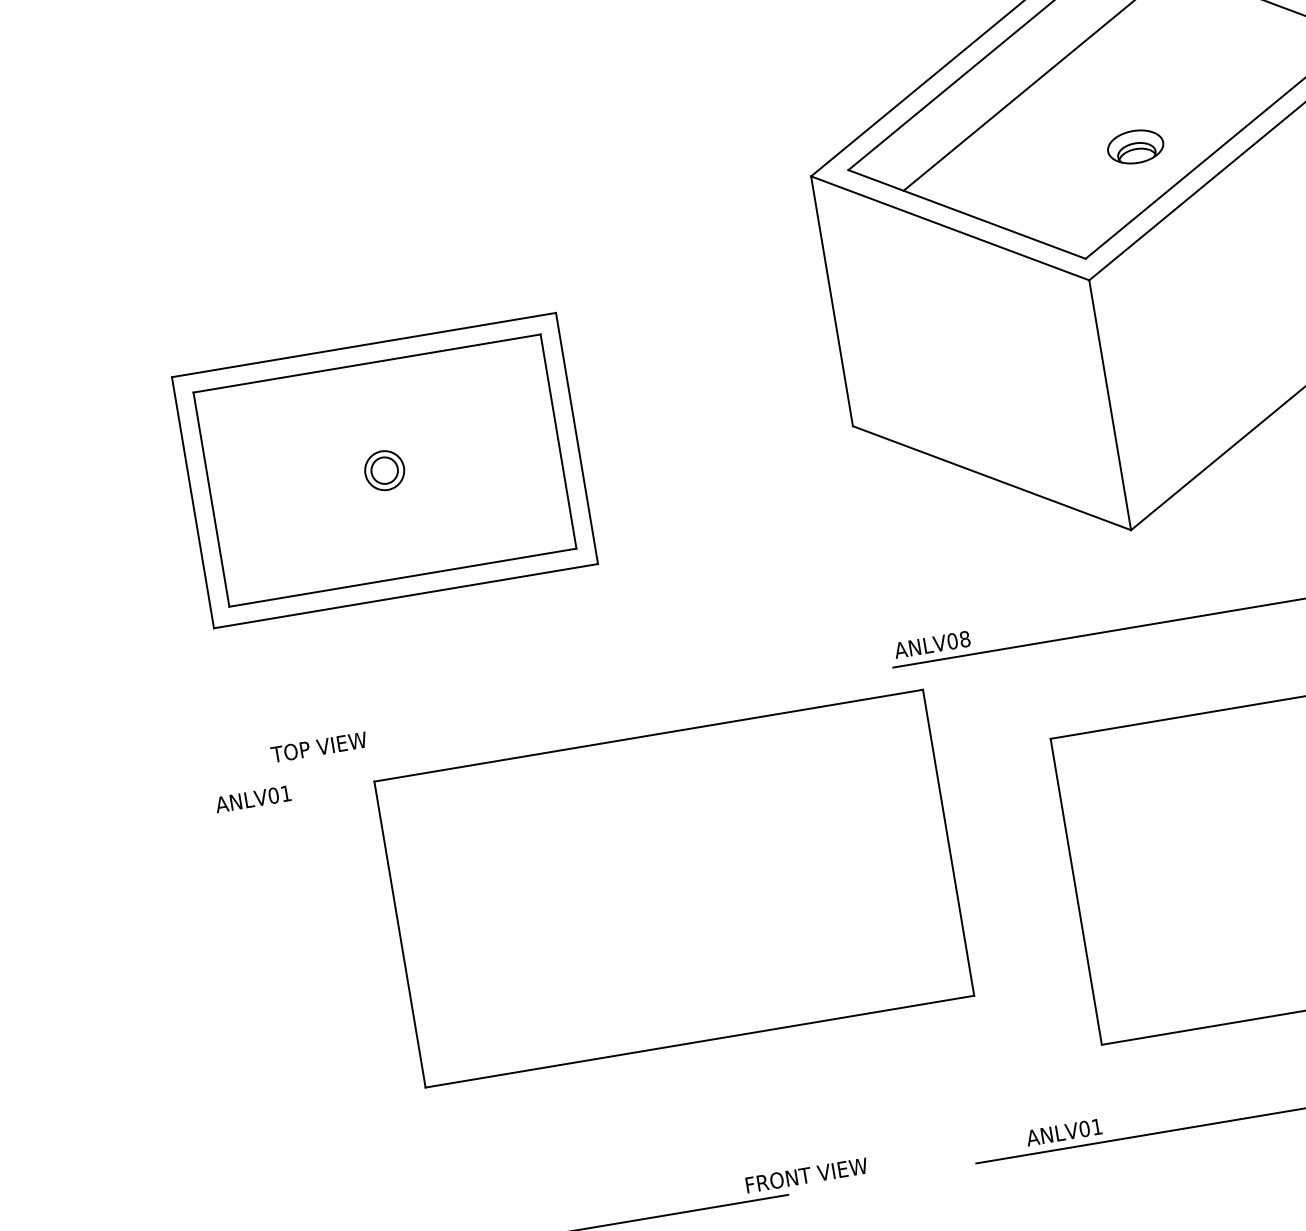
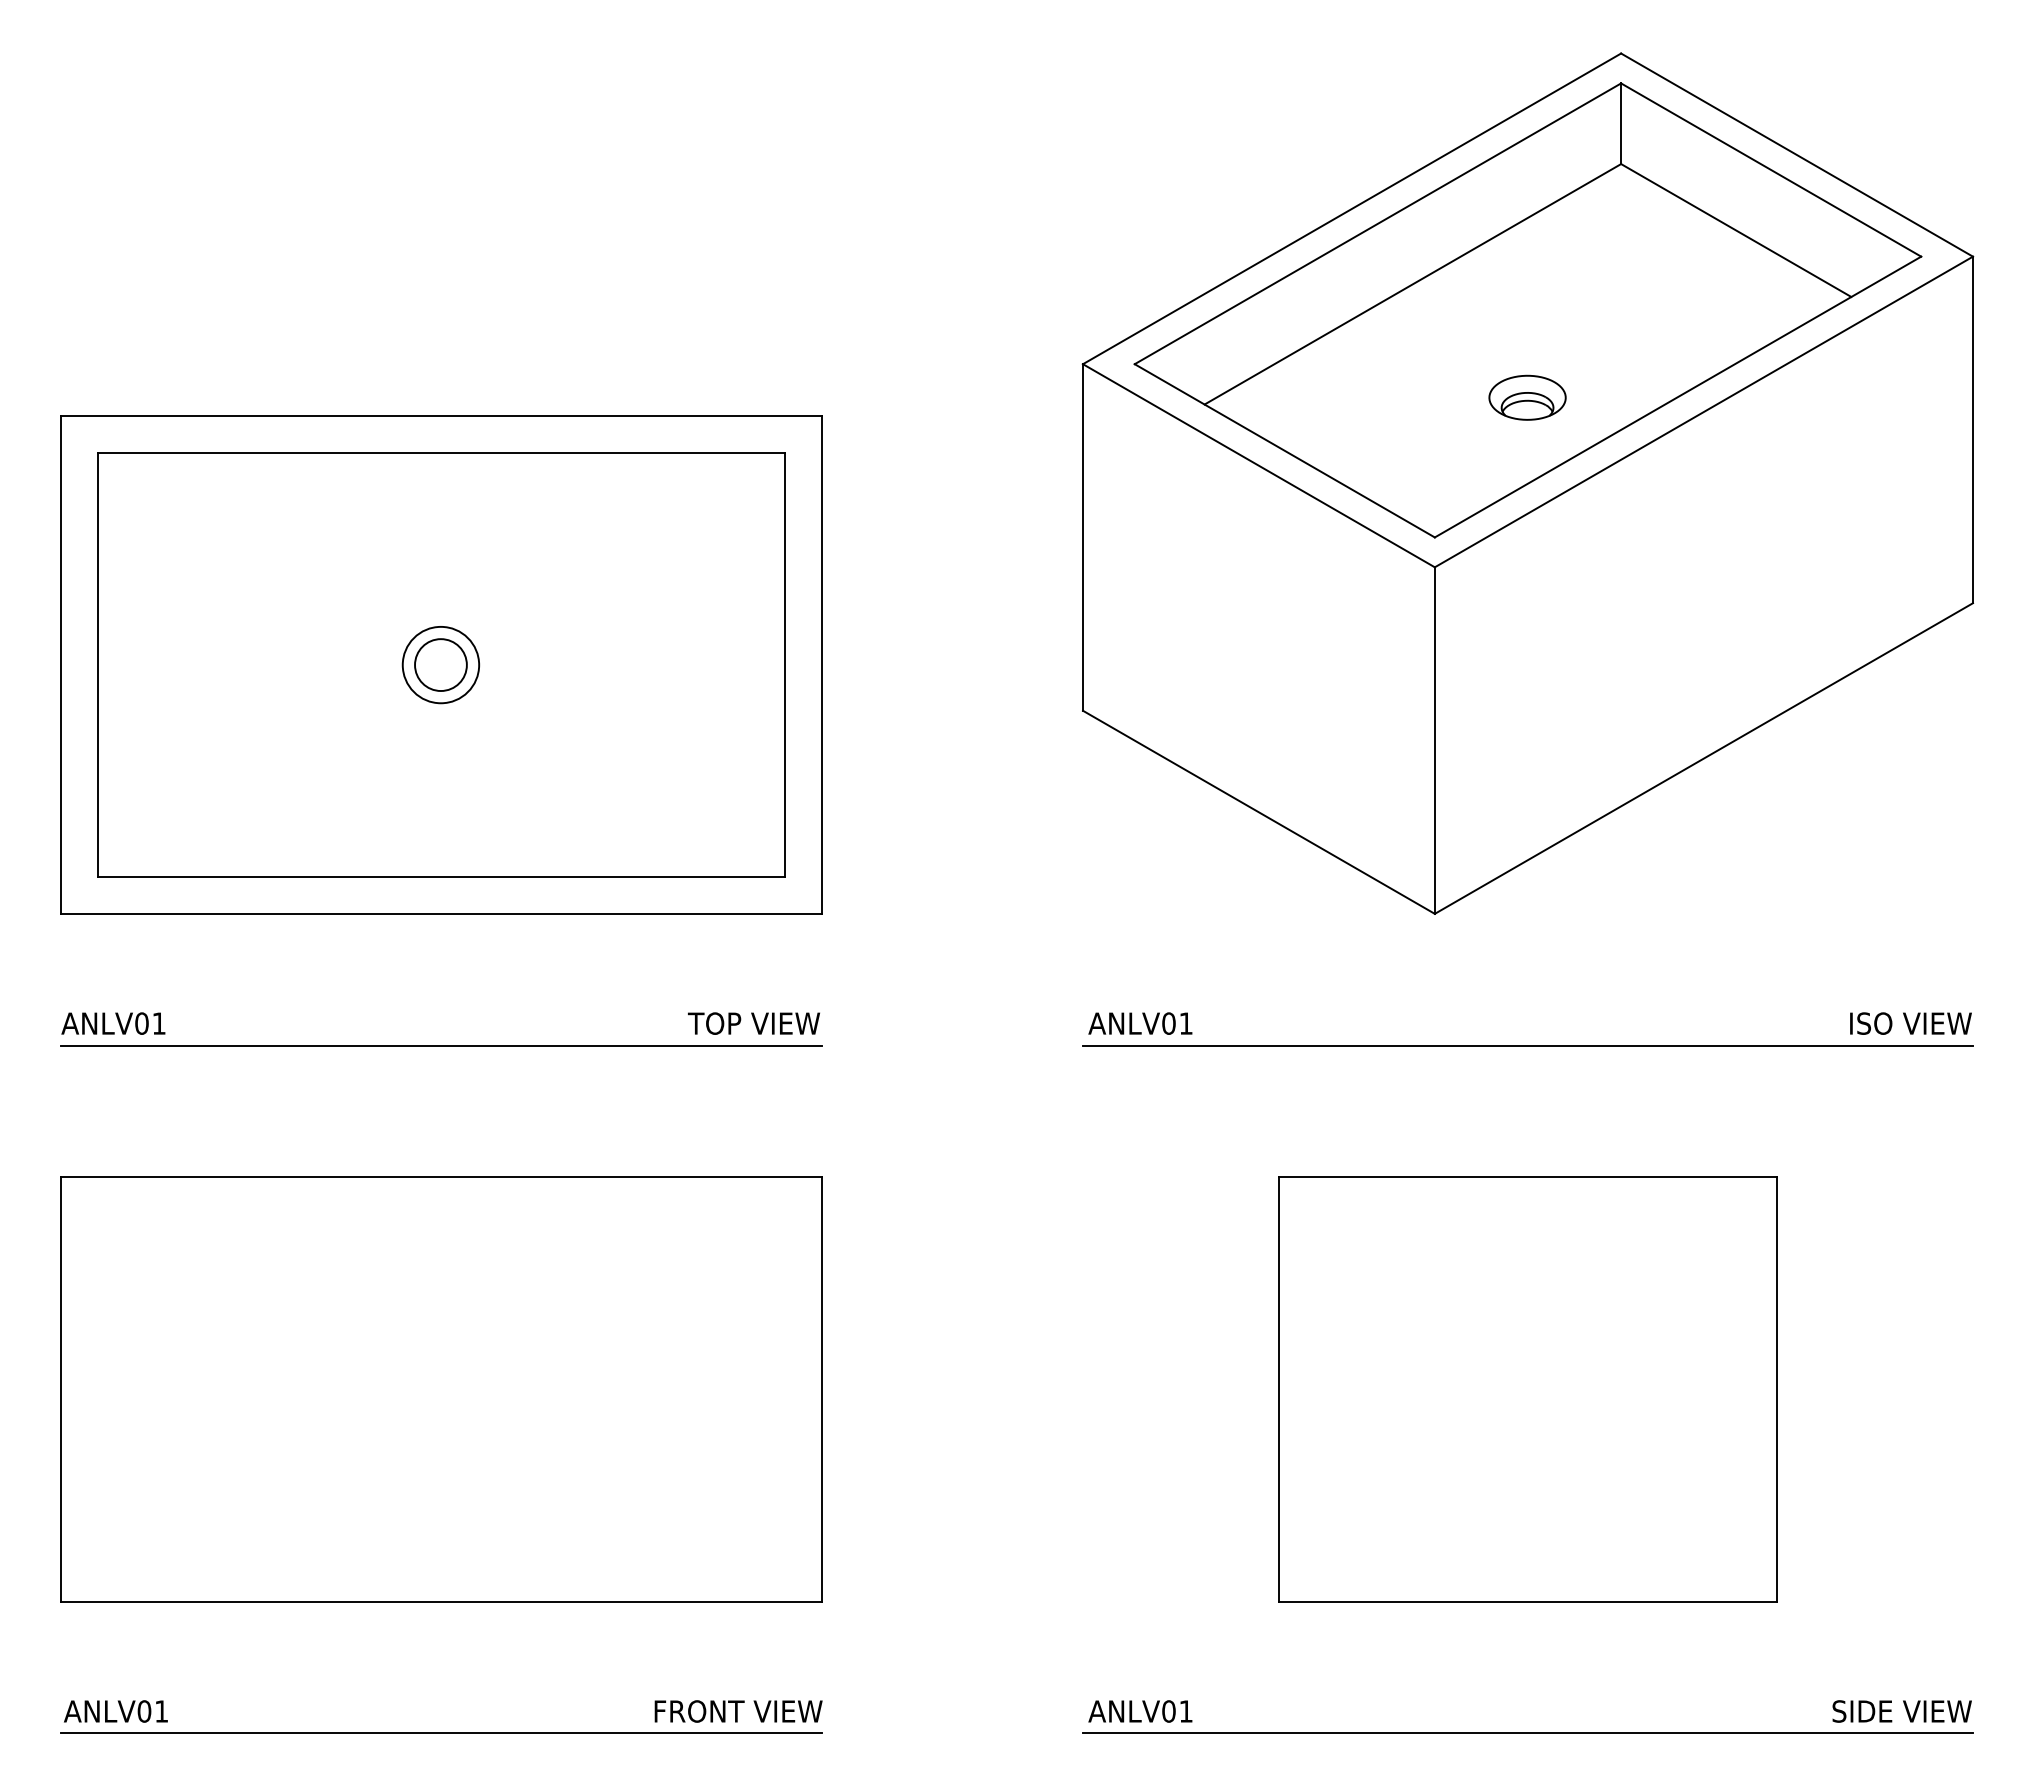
part: (384, 470) -> (441, 664), size x1.43
text: (964, 639) -> (1185, 1023), ANLV08 -> ANLV01
line: (430, 744) -> (441, 1045), added
text: (318, 747) -> (753, 1023), moved
text: (253, 799) -> (113, 1023), moved
part: (674, 888) -> (441, 1389), moved
text: (1064, 1132) -> (1140, 1711), moved
text: (806, 1175) -> (738, 1711), moved

